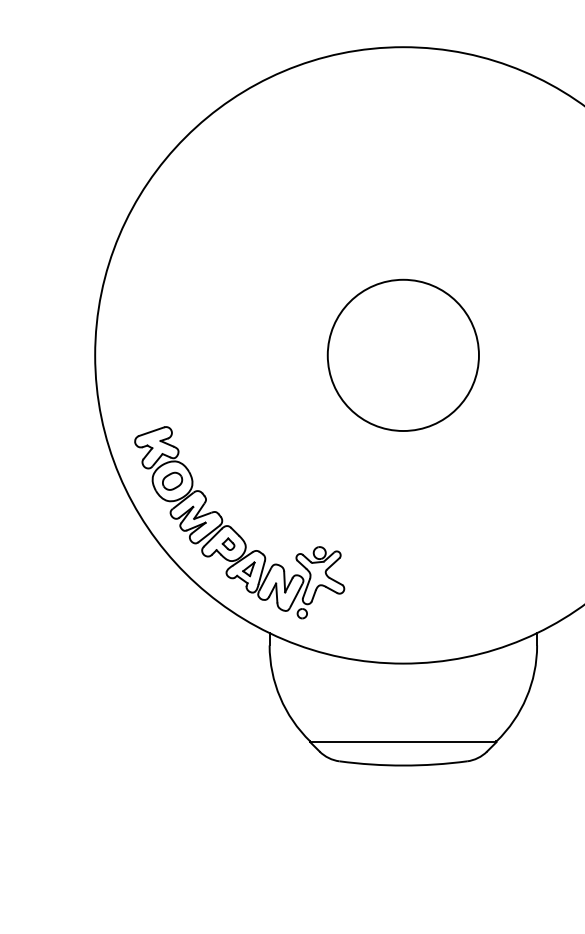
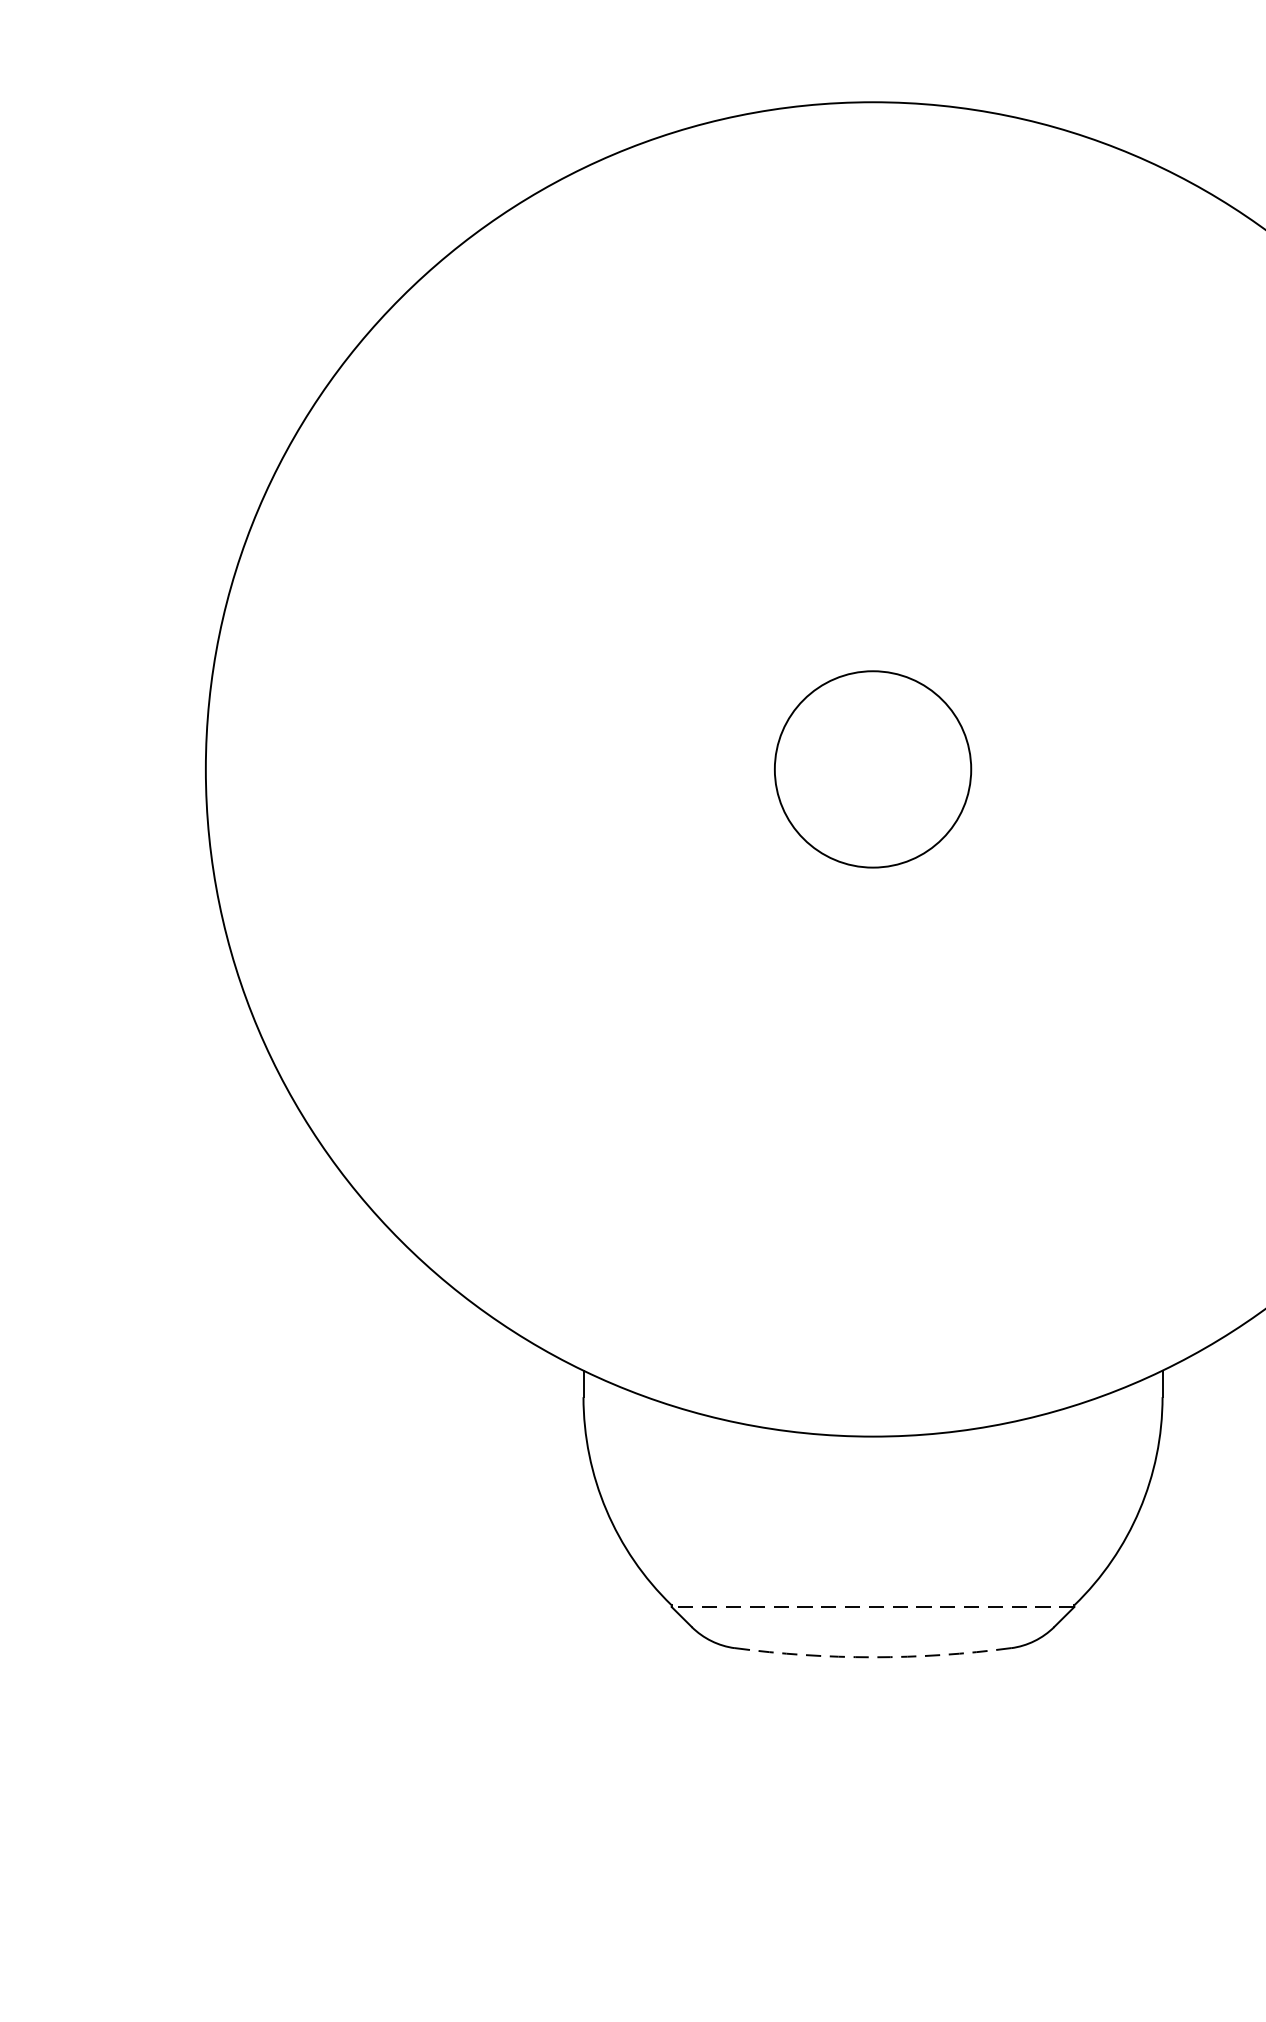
circle: (402, 355) -> (871, 769), size x0.6
part: (233, 528) -> (505, 1144), removed
line: (402, 742) -> (871, 1607), solid -> dashed
arc: (403, 765) -> (873, 1657), solid -> dashed

